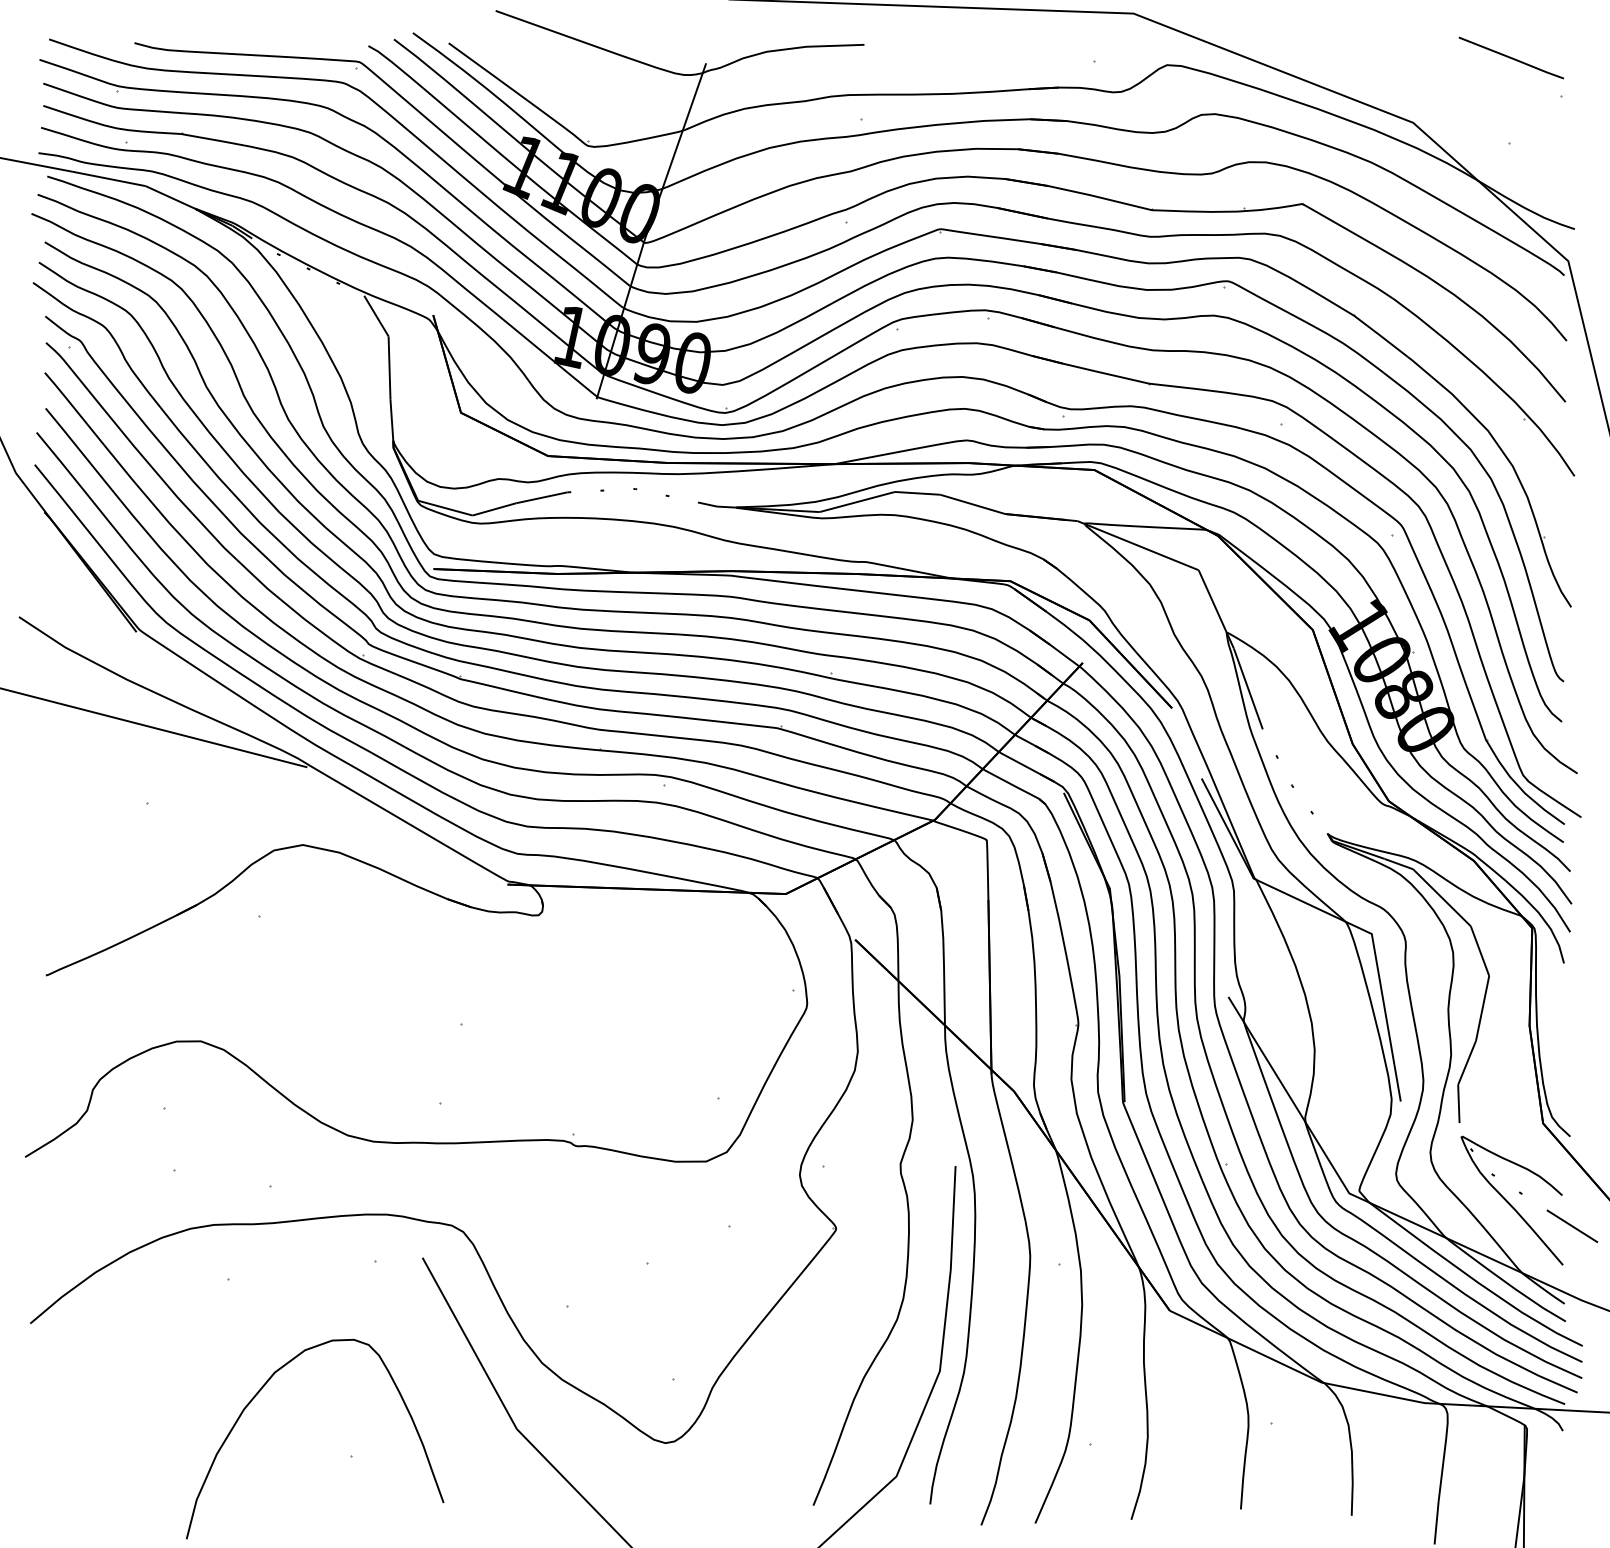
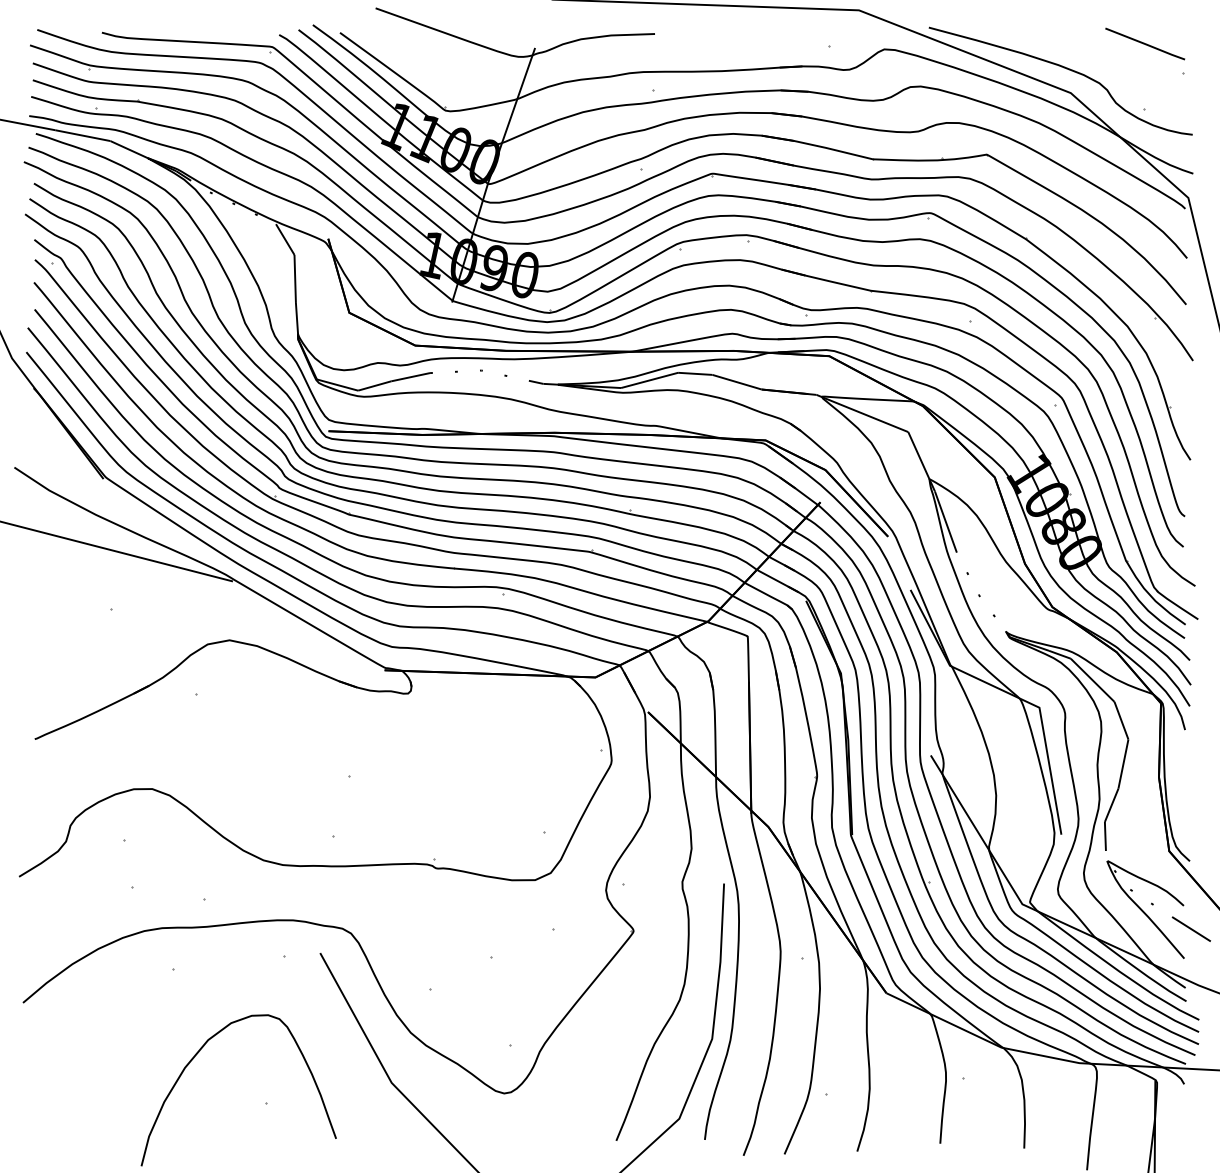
curve: (1405, 90) -> (1064, 68), added

